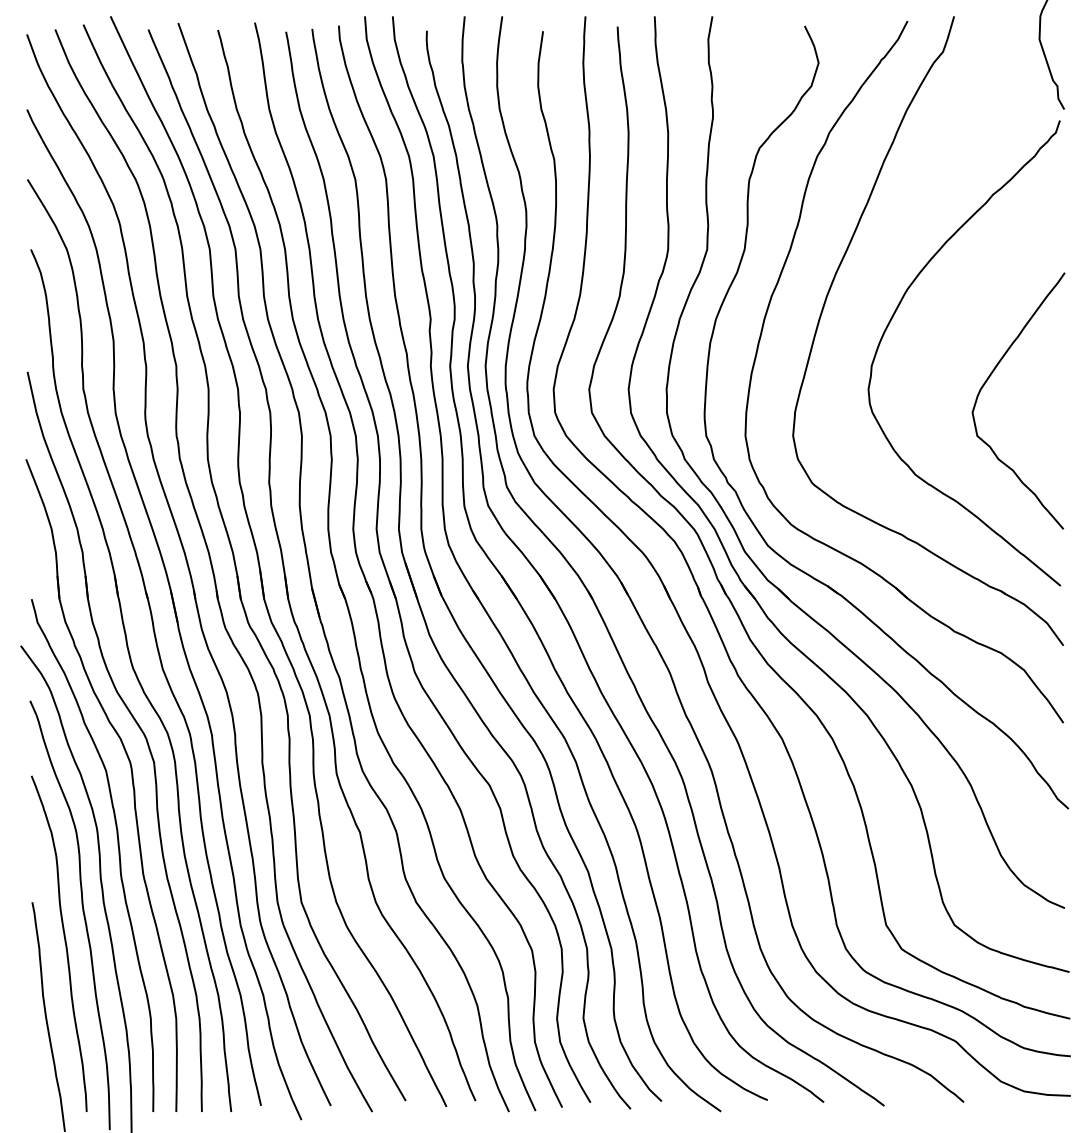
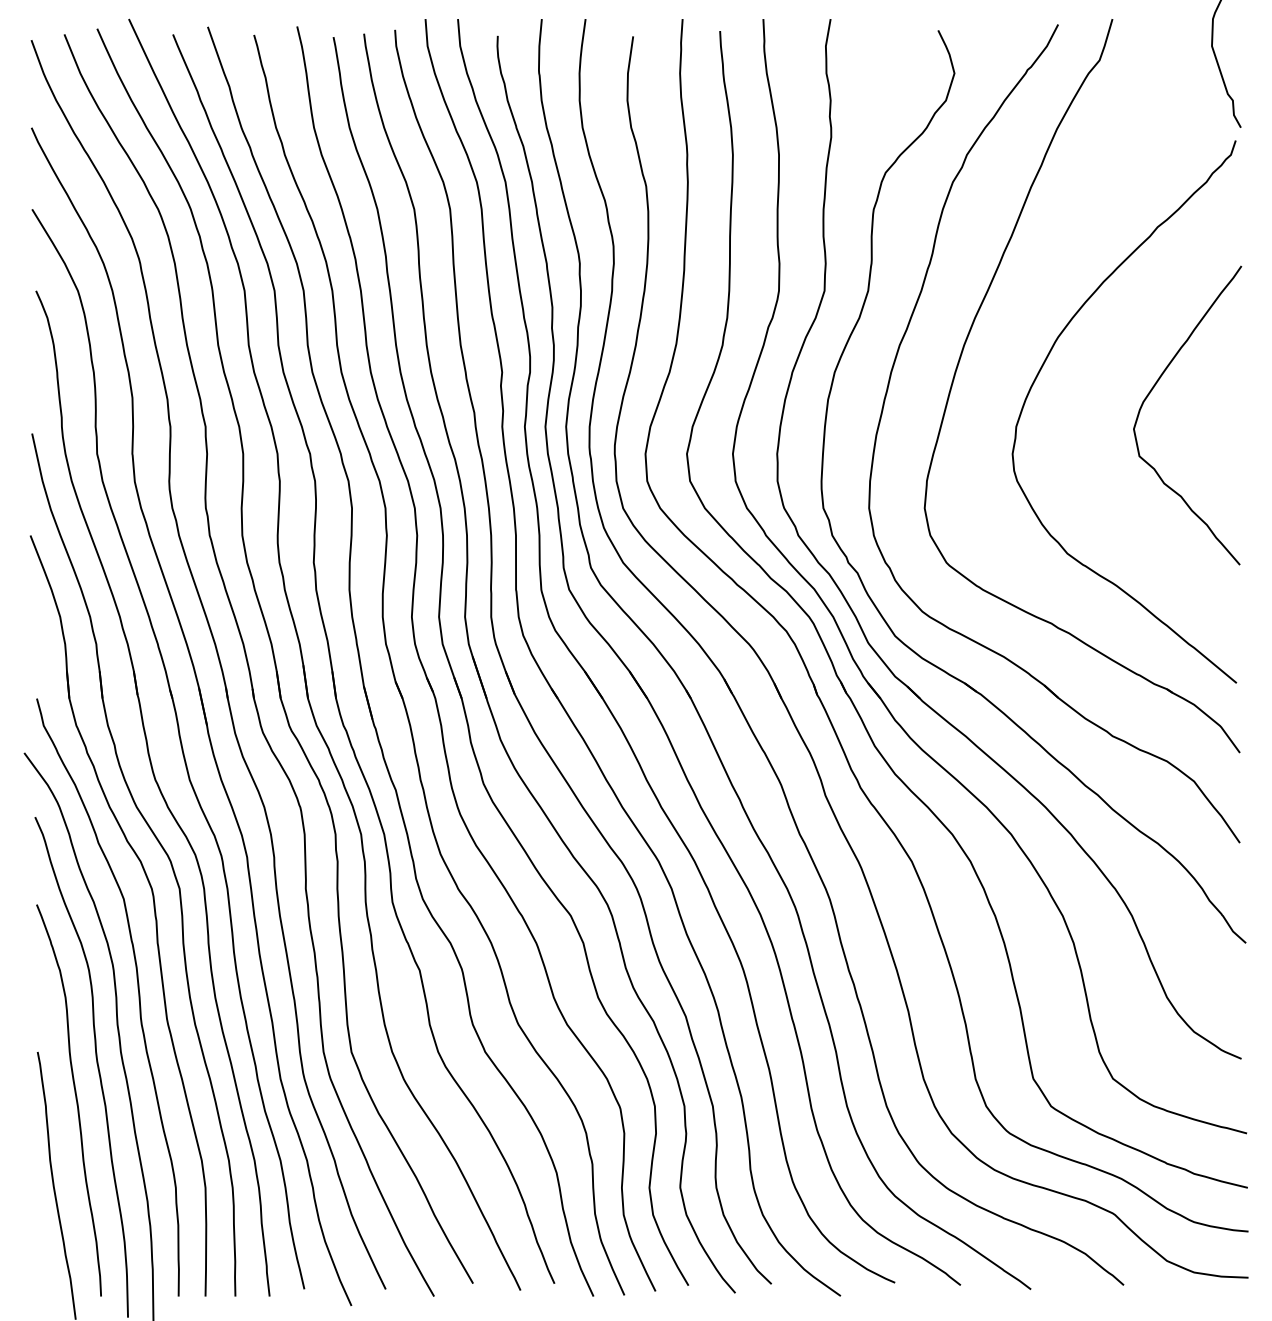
curve: (988, 379) -> (1152, 390), moved

